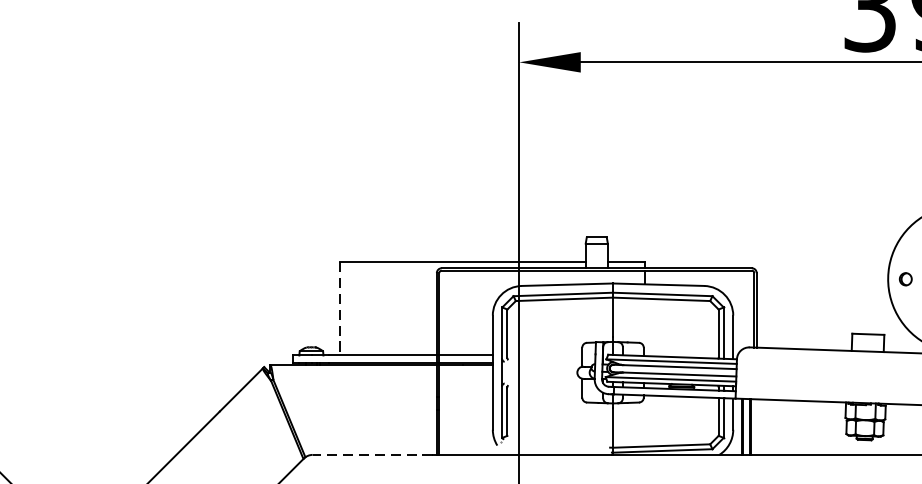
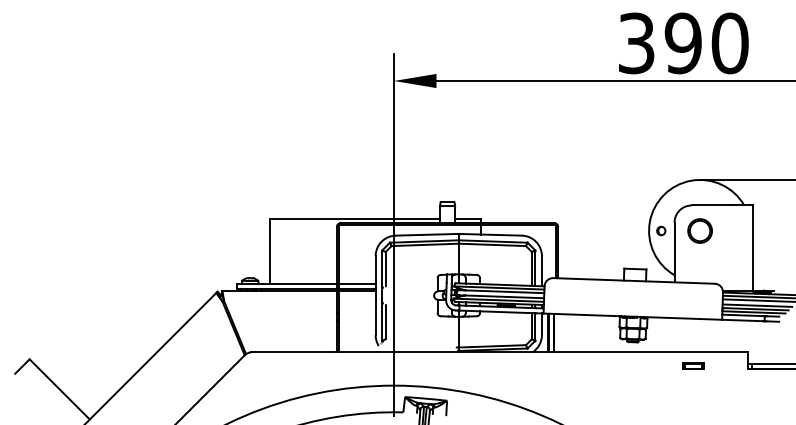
line: (339, 308) -> (269, 251), dashed -> solid
line: (372, 454) -> (292, 352), dashed -> solid

